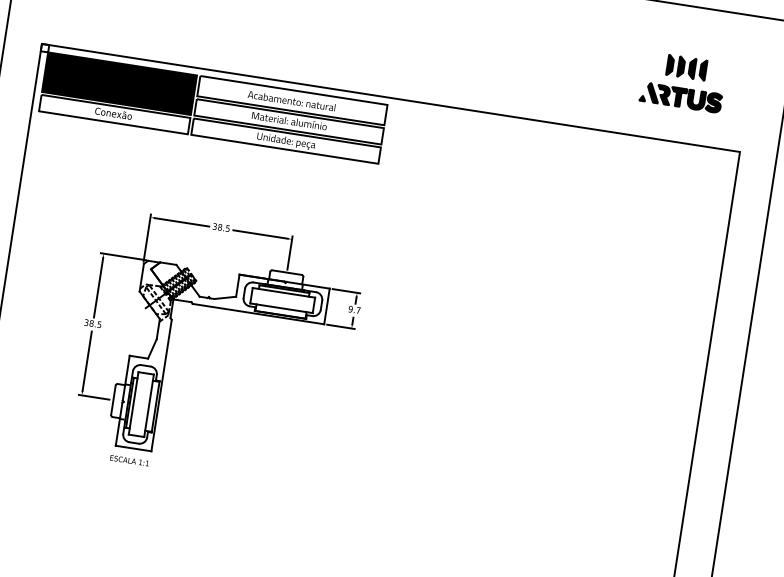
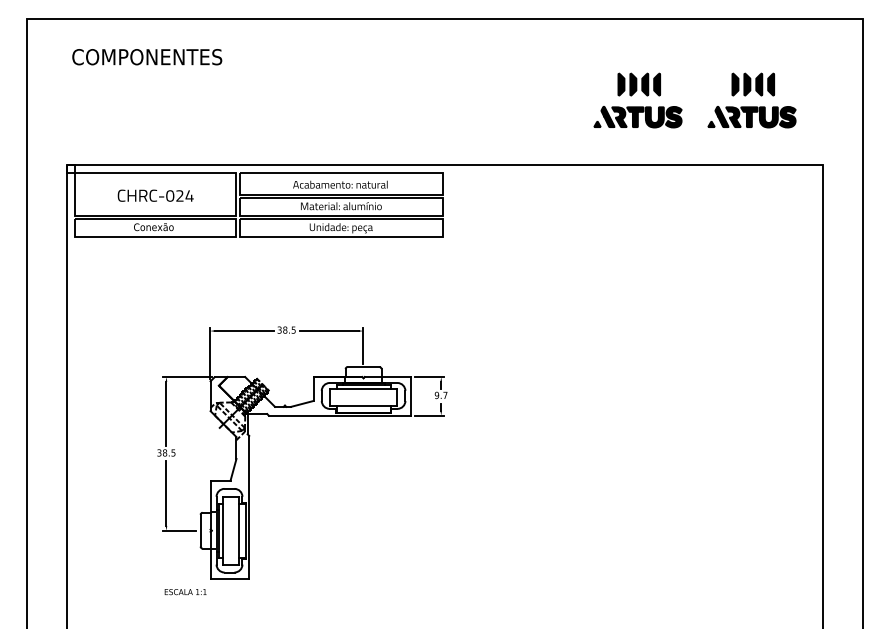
part: (577, 65) -> (637, 100), added
fill: (118, 83) -> (154, 194), removed
text: (129, 461) -> (185, 592), moved

